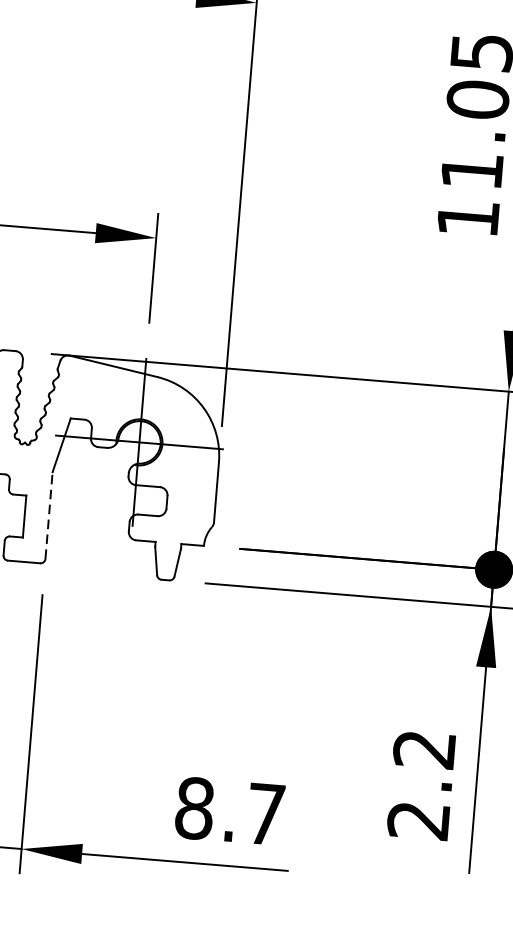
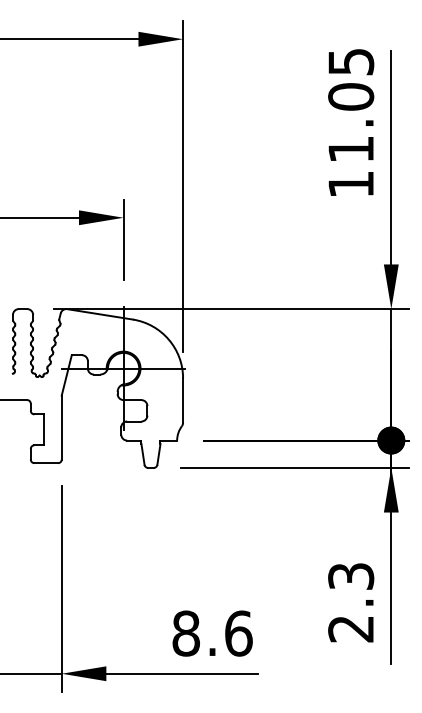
line: (48, 515) -> (61, 427), dashed -> solid
text: (425, 749) -> (351, 576), 2.2 -> 2.3
text: (265, 814) -> (238, 633), 8.7 -> 8.6

